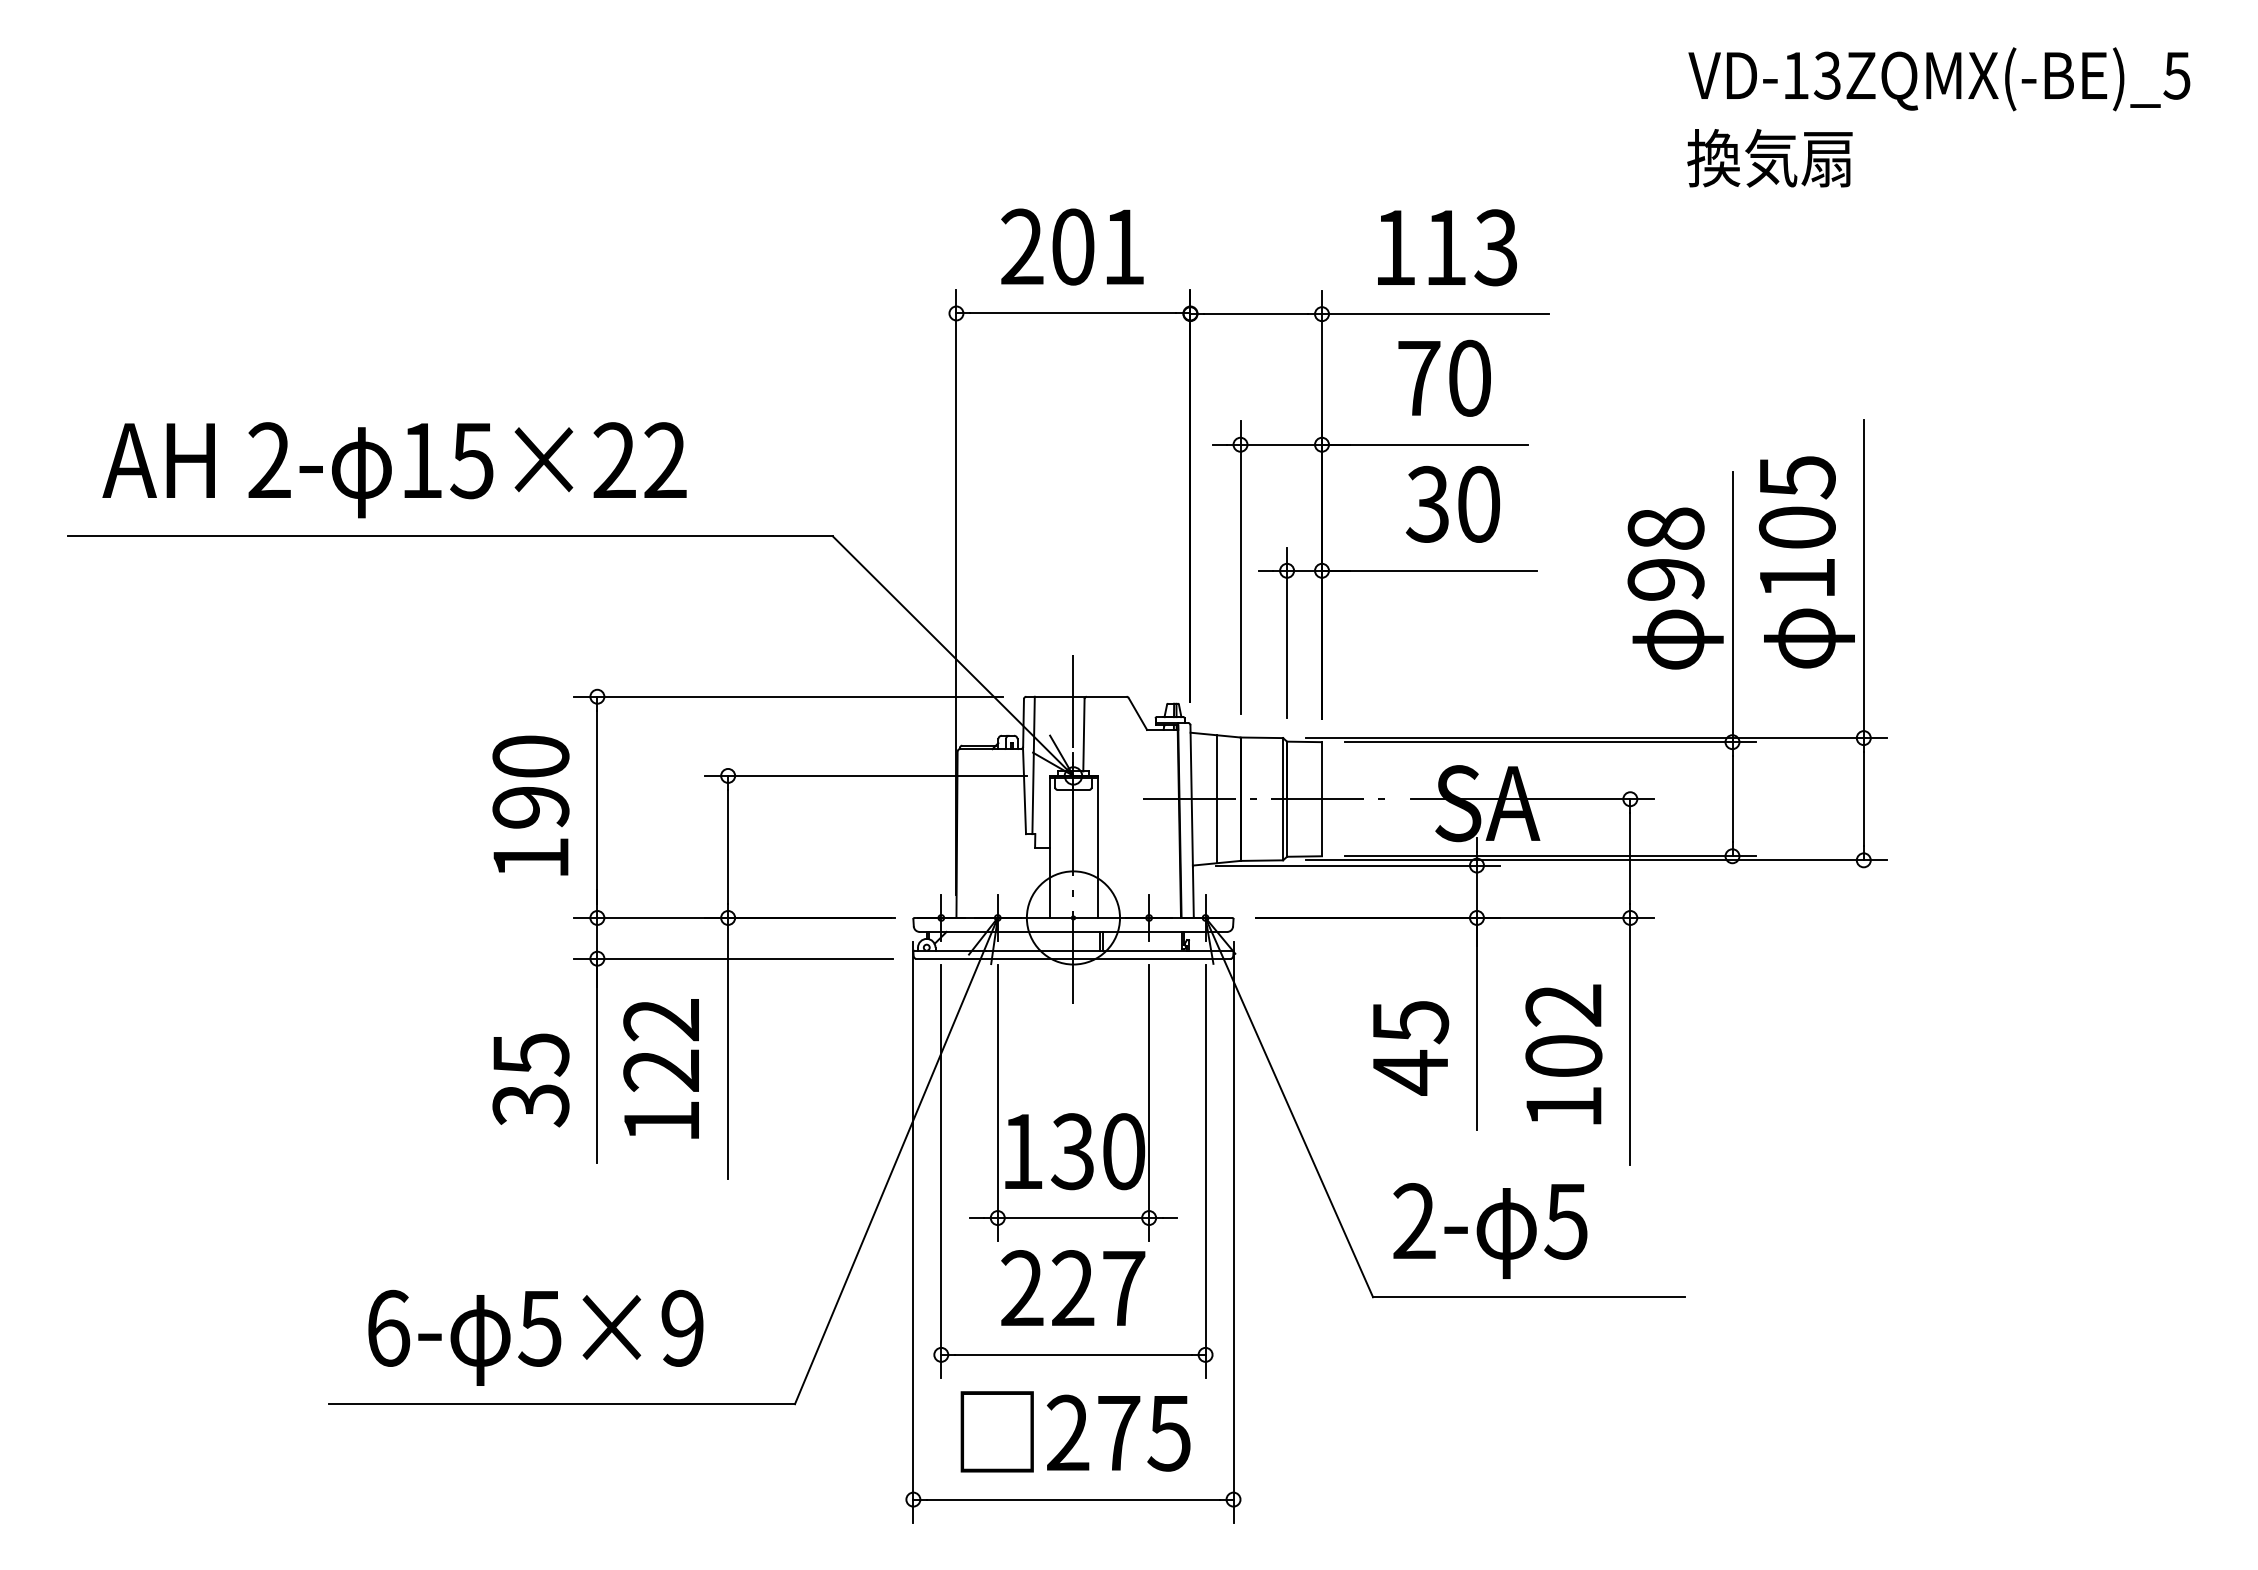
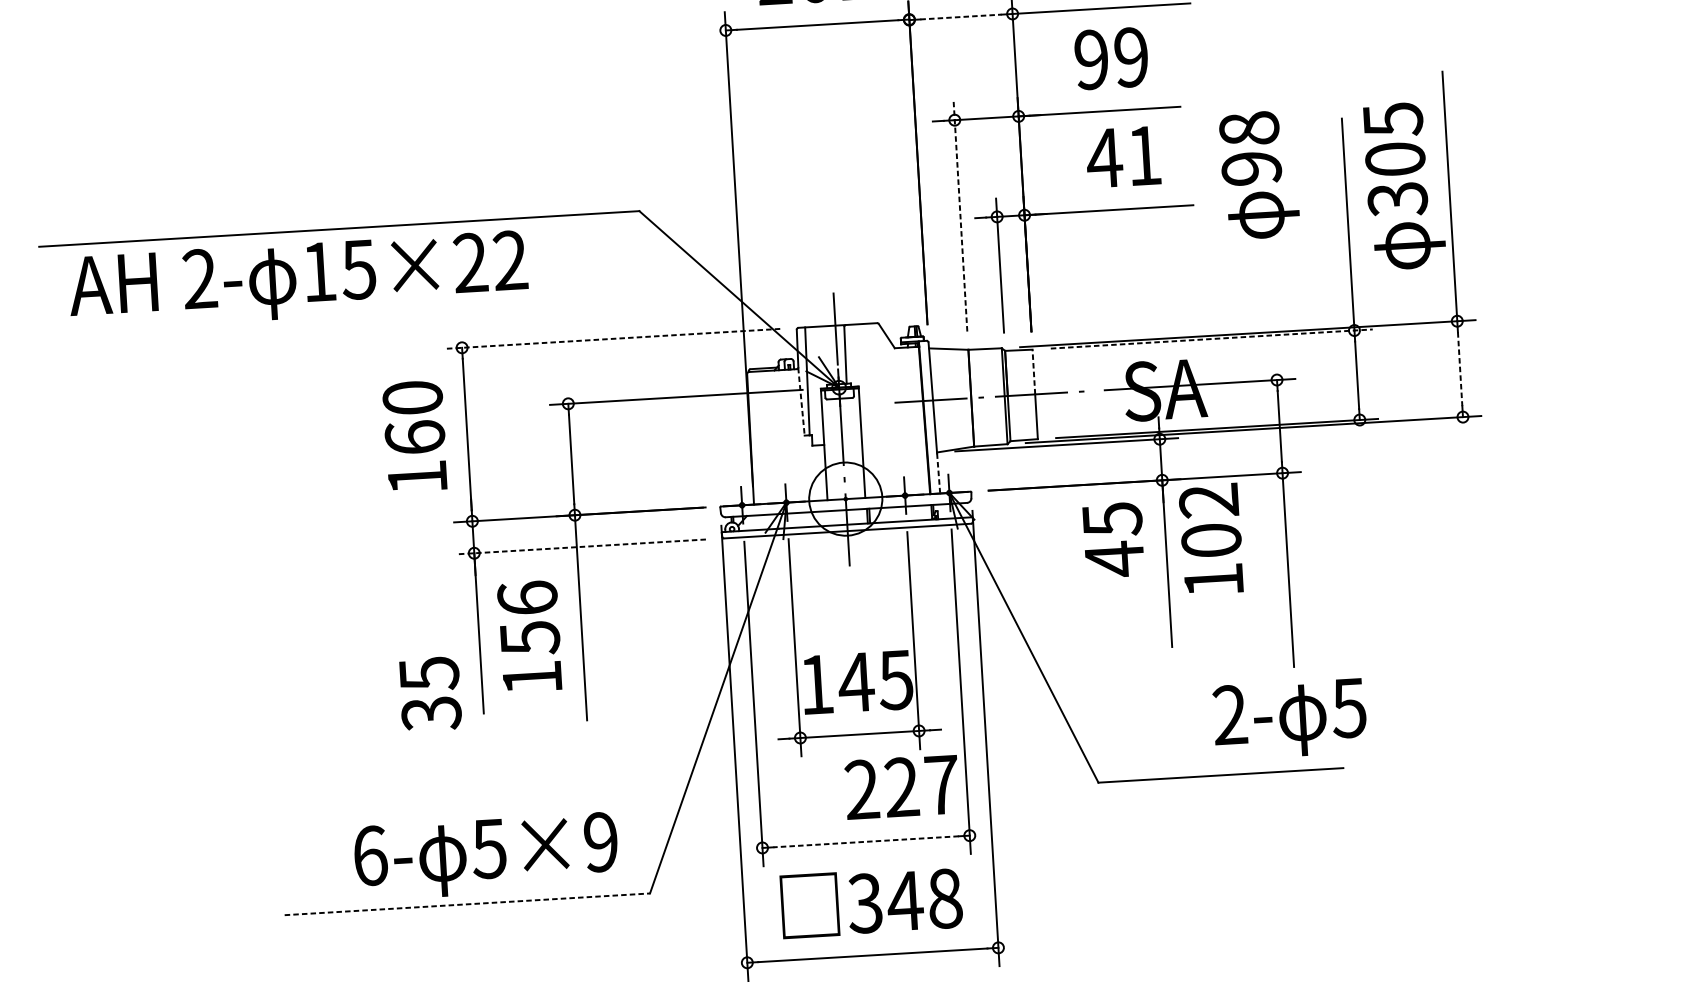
line: (1256, 314) -> (961, 17), solid -> dashed
text: (1444, 377) -> (1111, 57), 70 -> 99
text: (394, 470) -> (298, 280), moved
text: (1452, 503) -> (1123, 156), 30 -> 41
line: (1240, 567) -> (960, 216), solid -> dashed
text: (1796, 579) -> (1397, 199), 105 -> 305
text: (1675, 588) -> (1259, 175), moved
line: (788, 696) -> (611, 338), solid -> dashed
line: (1551, 742) -> (1212, 339), solid -> dashed
line: (1322, 770) -> (1034, 371), solid -> dashed
line: (1024, 791) -> (801, 402), solid -> dashed
line: (1217, 799) -> (953, 399), removed
line: (1863, 799) -> (1459, 369), solid -> dashed
text: (530, 807) -> (414, 437), 190 -> 160
line: (1193, 892) -> (938, 473), solid -> dashed
line: (732, 958) -> (580, 546), solid -> dashed
text: (661, 1045) -> (528, 618), 122 -> 156
text: (1411, 1048) -> (1114, 540), moved
text: (1563, 1054) -> (1211, 539), moved
text: (530, 1080) -> (430, 694), moved
text: (1097, 1151) -> (875, 681), 130 -> 145
text: (1490, 1230) -> (1290, 718), moved
text: (1073, 1287) -> (902, 786), moved
text: (535, 1337) -> (486, 856), moved
line: (1072, 1354) -> (865, 841), solid -> dashed
line: (562, 1404) -> (467, 904), solid -> dashed
text: (1118, 1432) -> (905, 900), 275 -> 348

